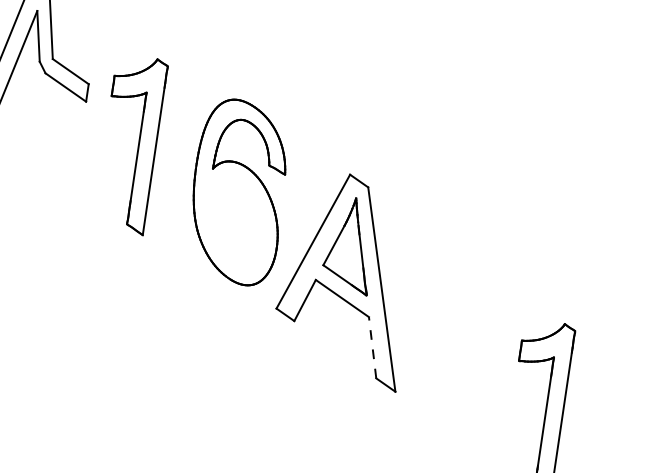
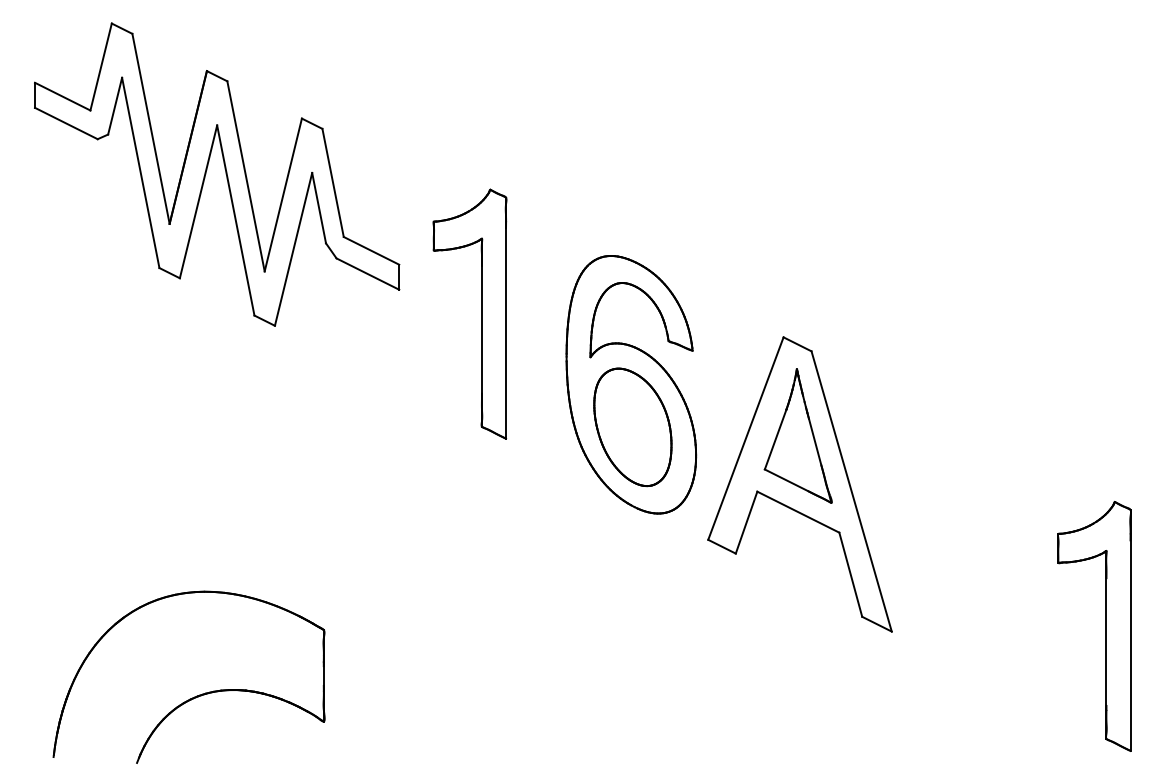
part: (138, 145) -> (481, 313), moved
part: (235, 222) -> (632, 427), added
line: (372, 347) -> (850, 574), dashed -> solid

